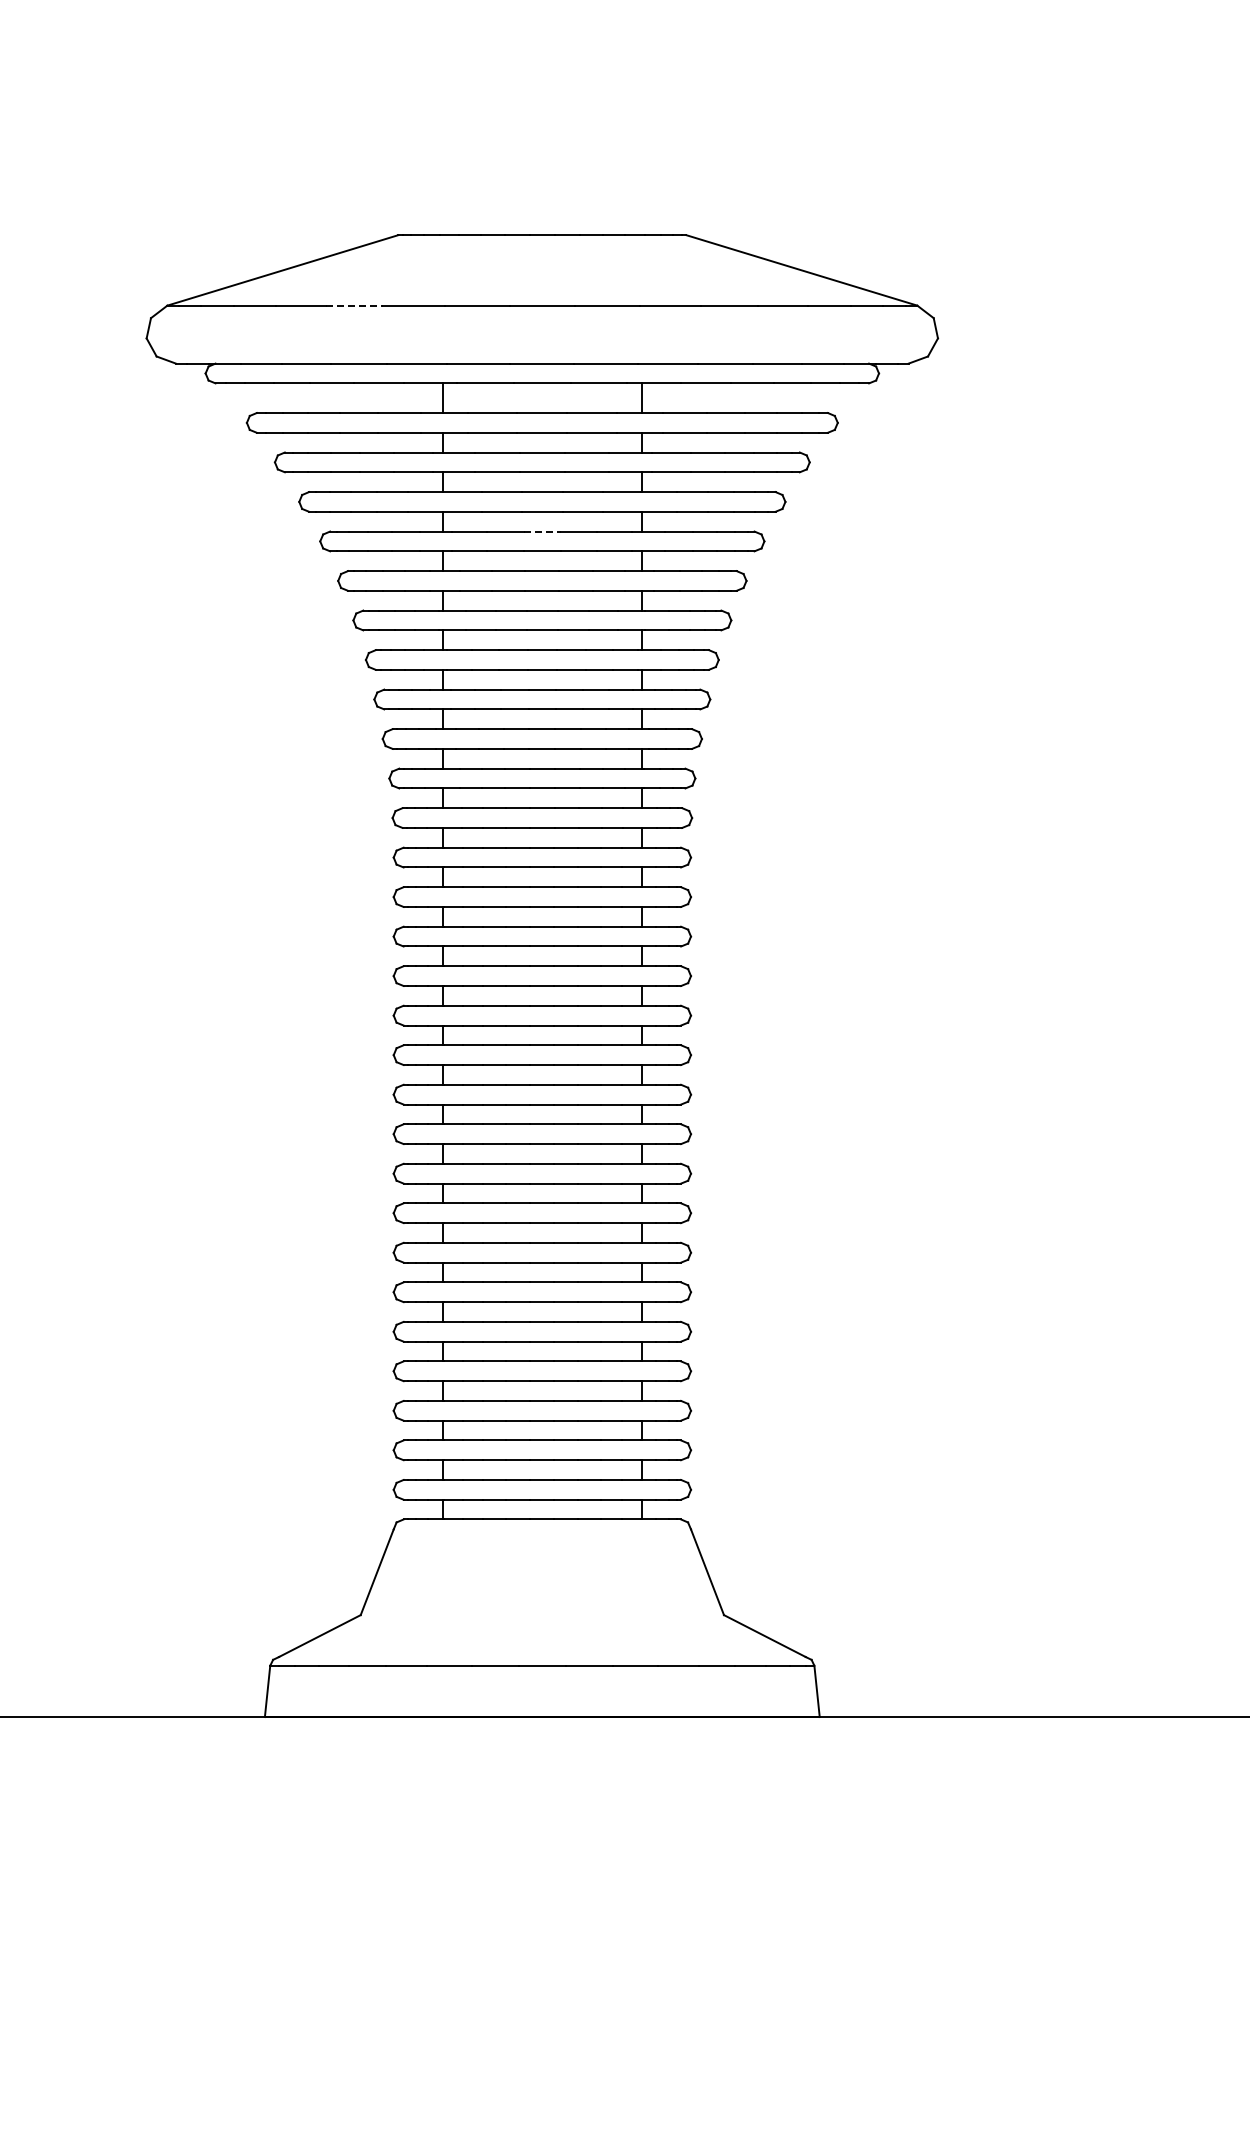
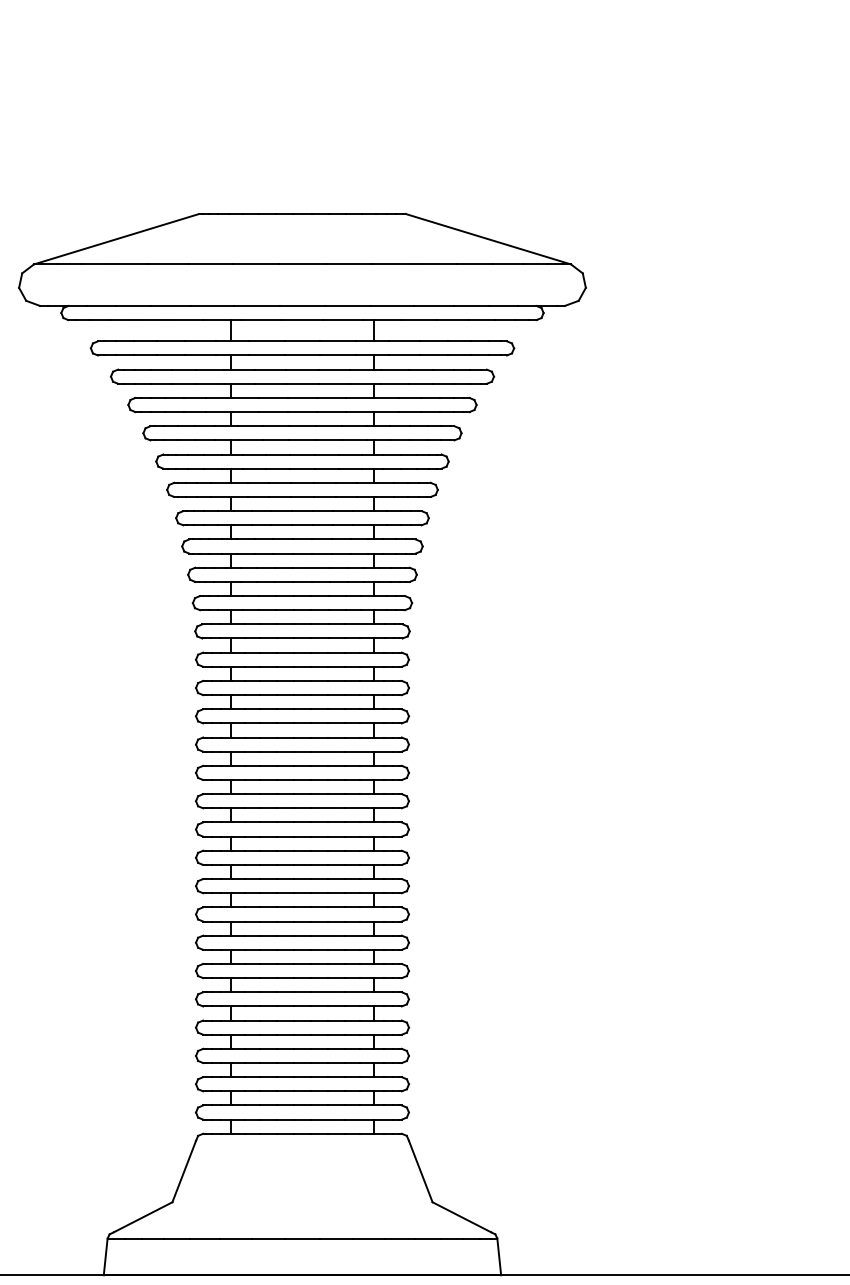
line: (355, 305) -> (168, 264), dashed -> solid
line: (542, 531) -> (302, 426), dashed -> solid

